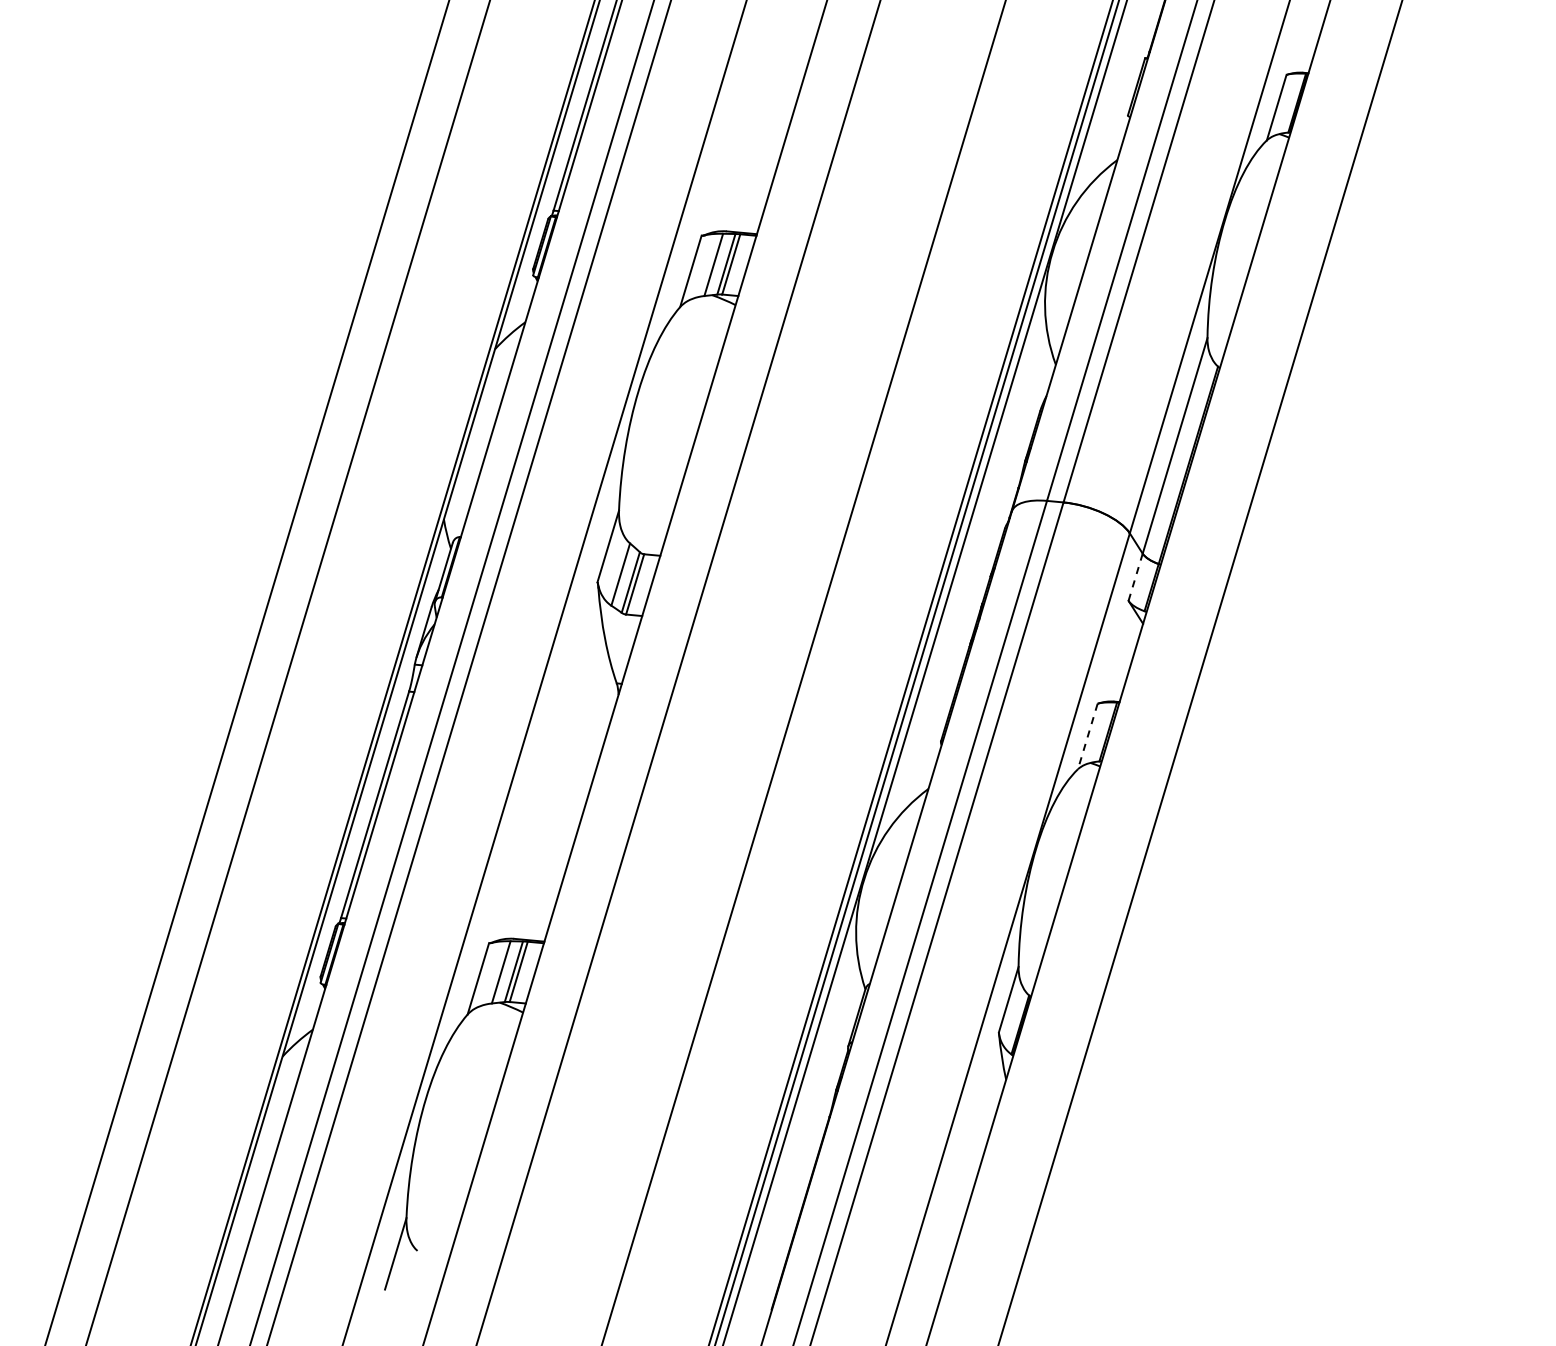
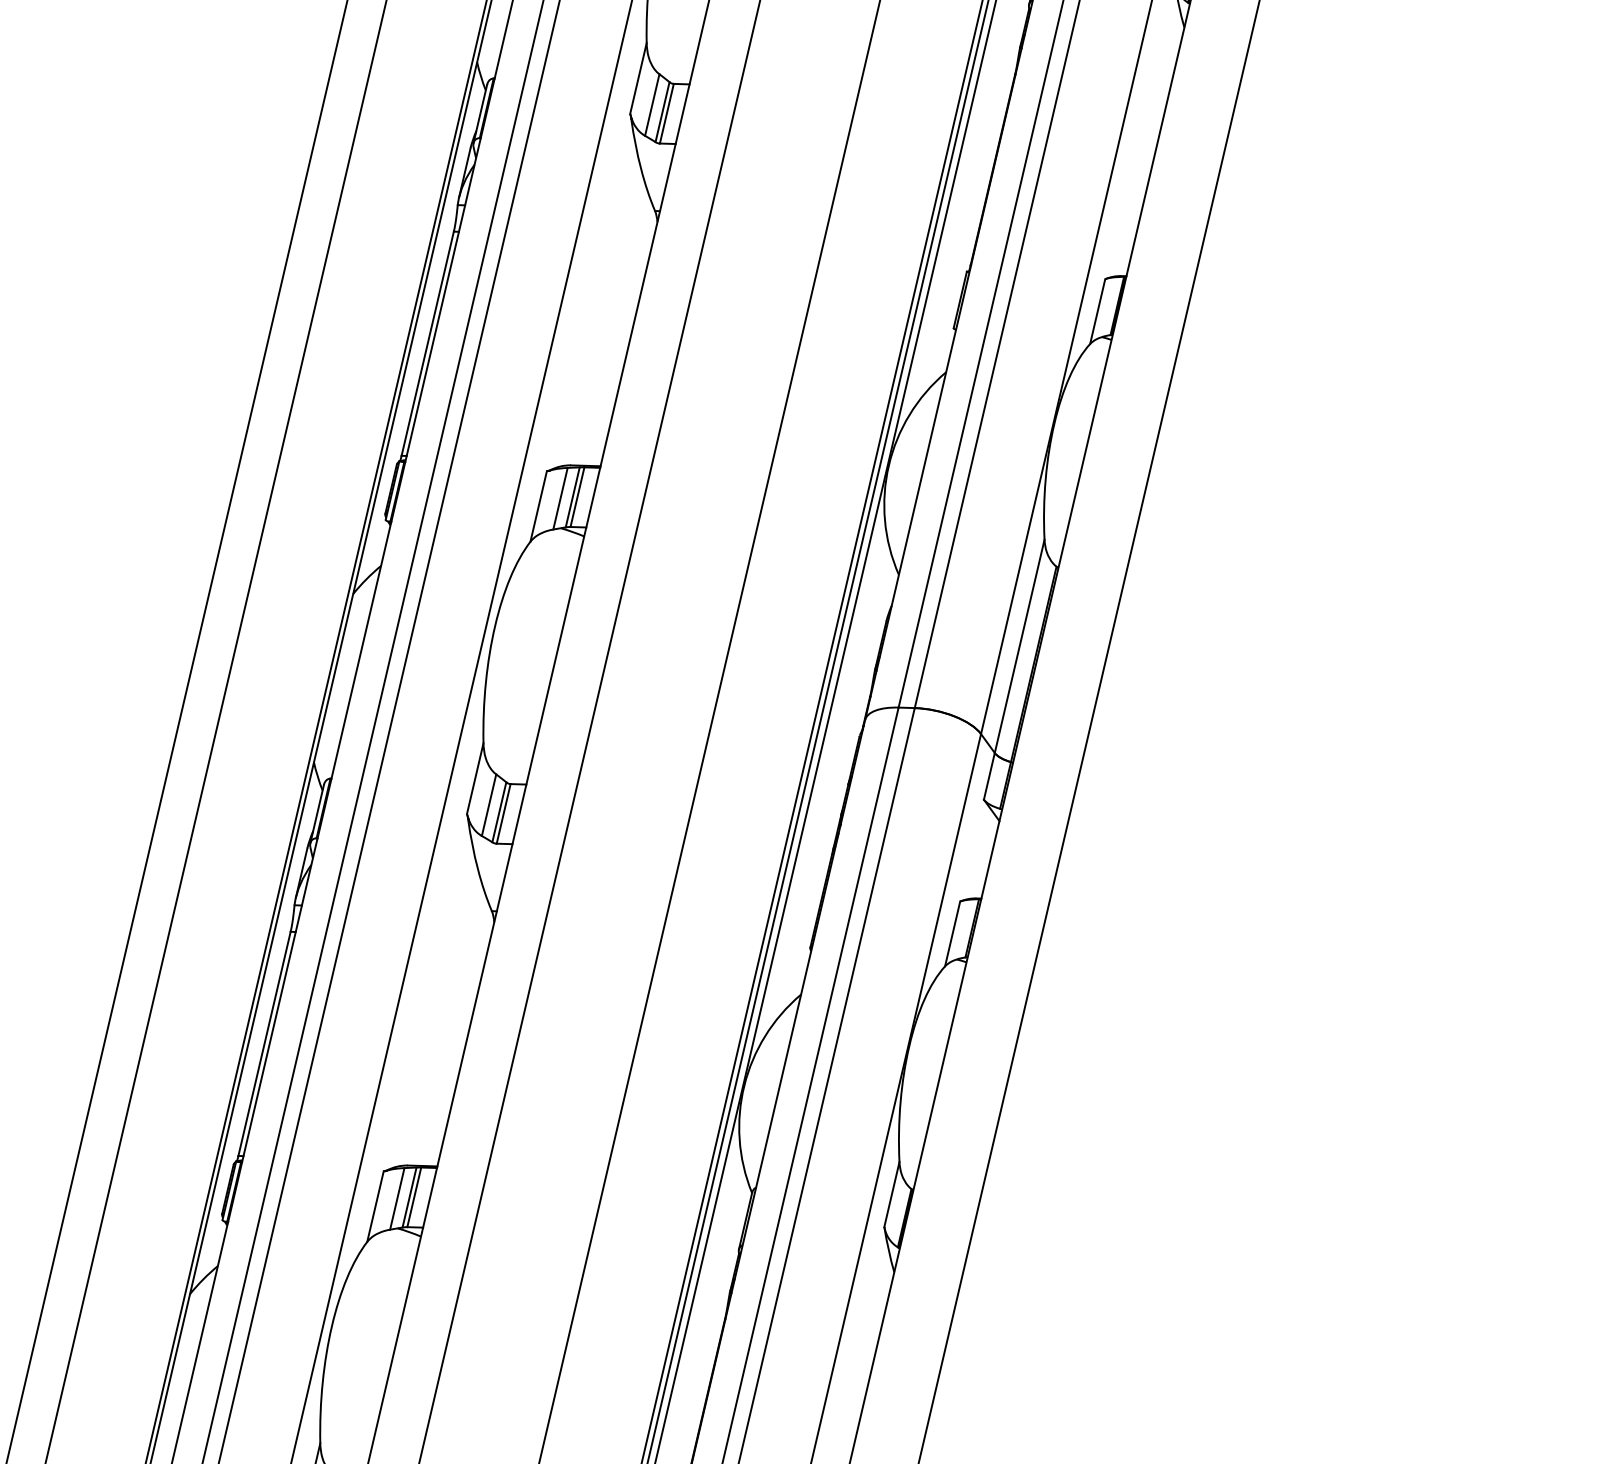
line: (1135, 577) -> (989, 776), dashed -> solid
line: (1087, 737) -> (952, 934), dashed -> solid

